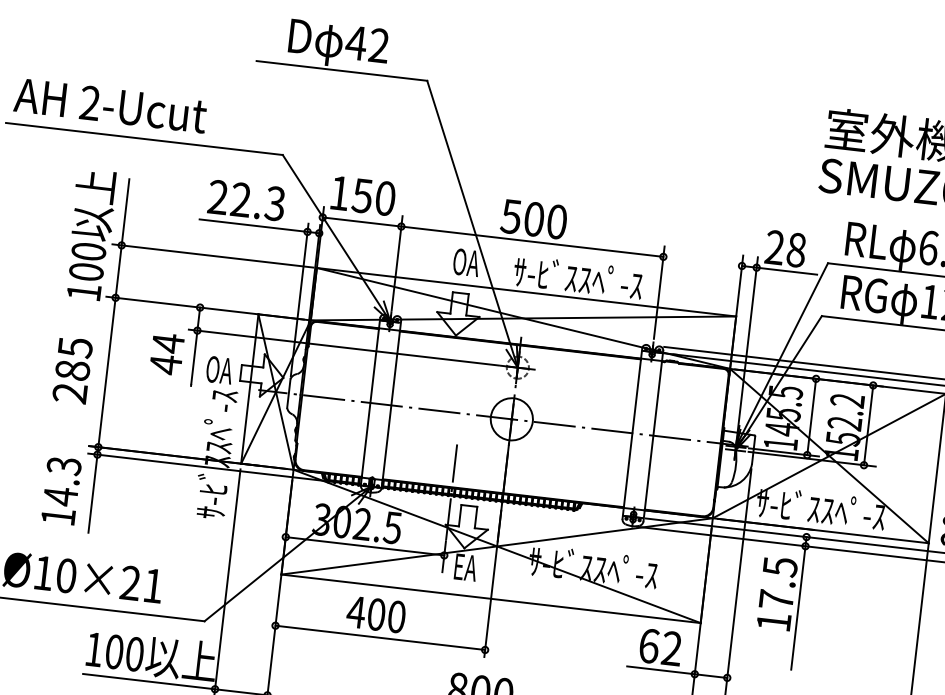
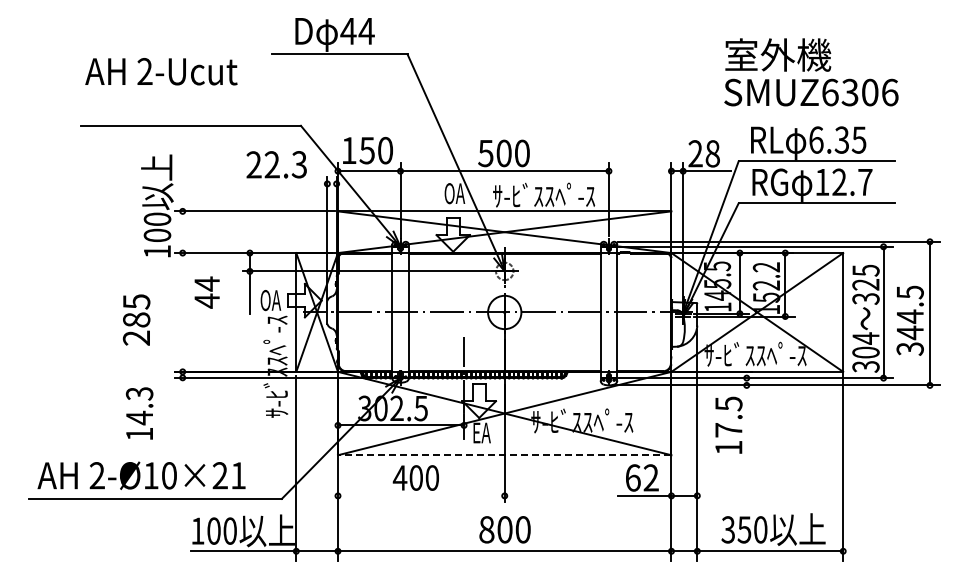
text: (379, 44) -> (366, 30), 42 -> 44
text: (110, 105) -> (161, 71), moved
line: (258, 225) -> (288, 183), removed
text: (166, 353) -> (206, 292), moved
line: (108, 354) -> (182, 298), removed
text: (72, 369) -> (136, 319), moved
text: (61, 490) -> (139, 413), moved
line: (490, 599) -> (504, 455), solid -> dashed
line: (798, 602) -> (746, 430), removed
line: (379, 637) -> (420, 495), removed

